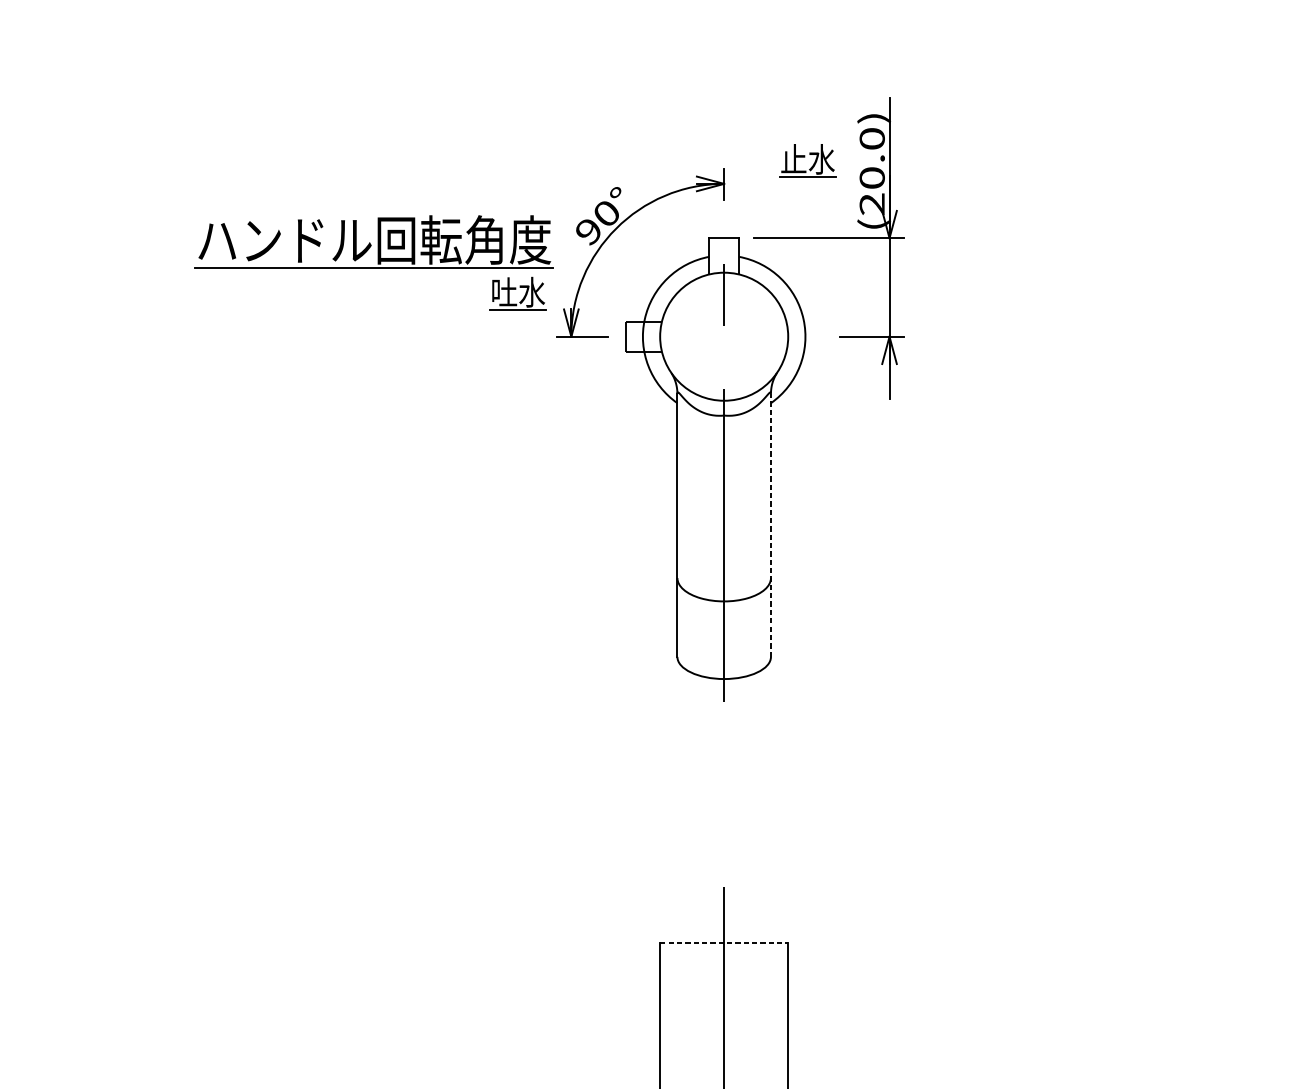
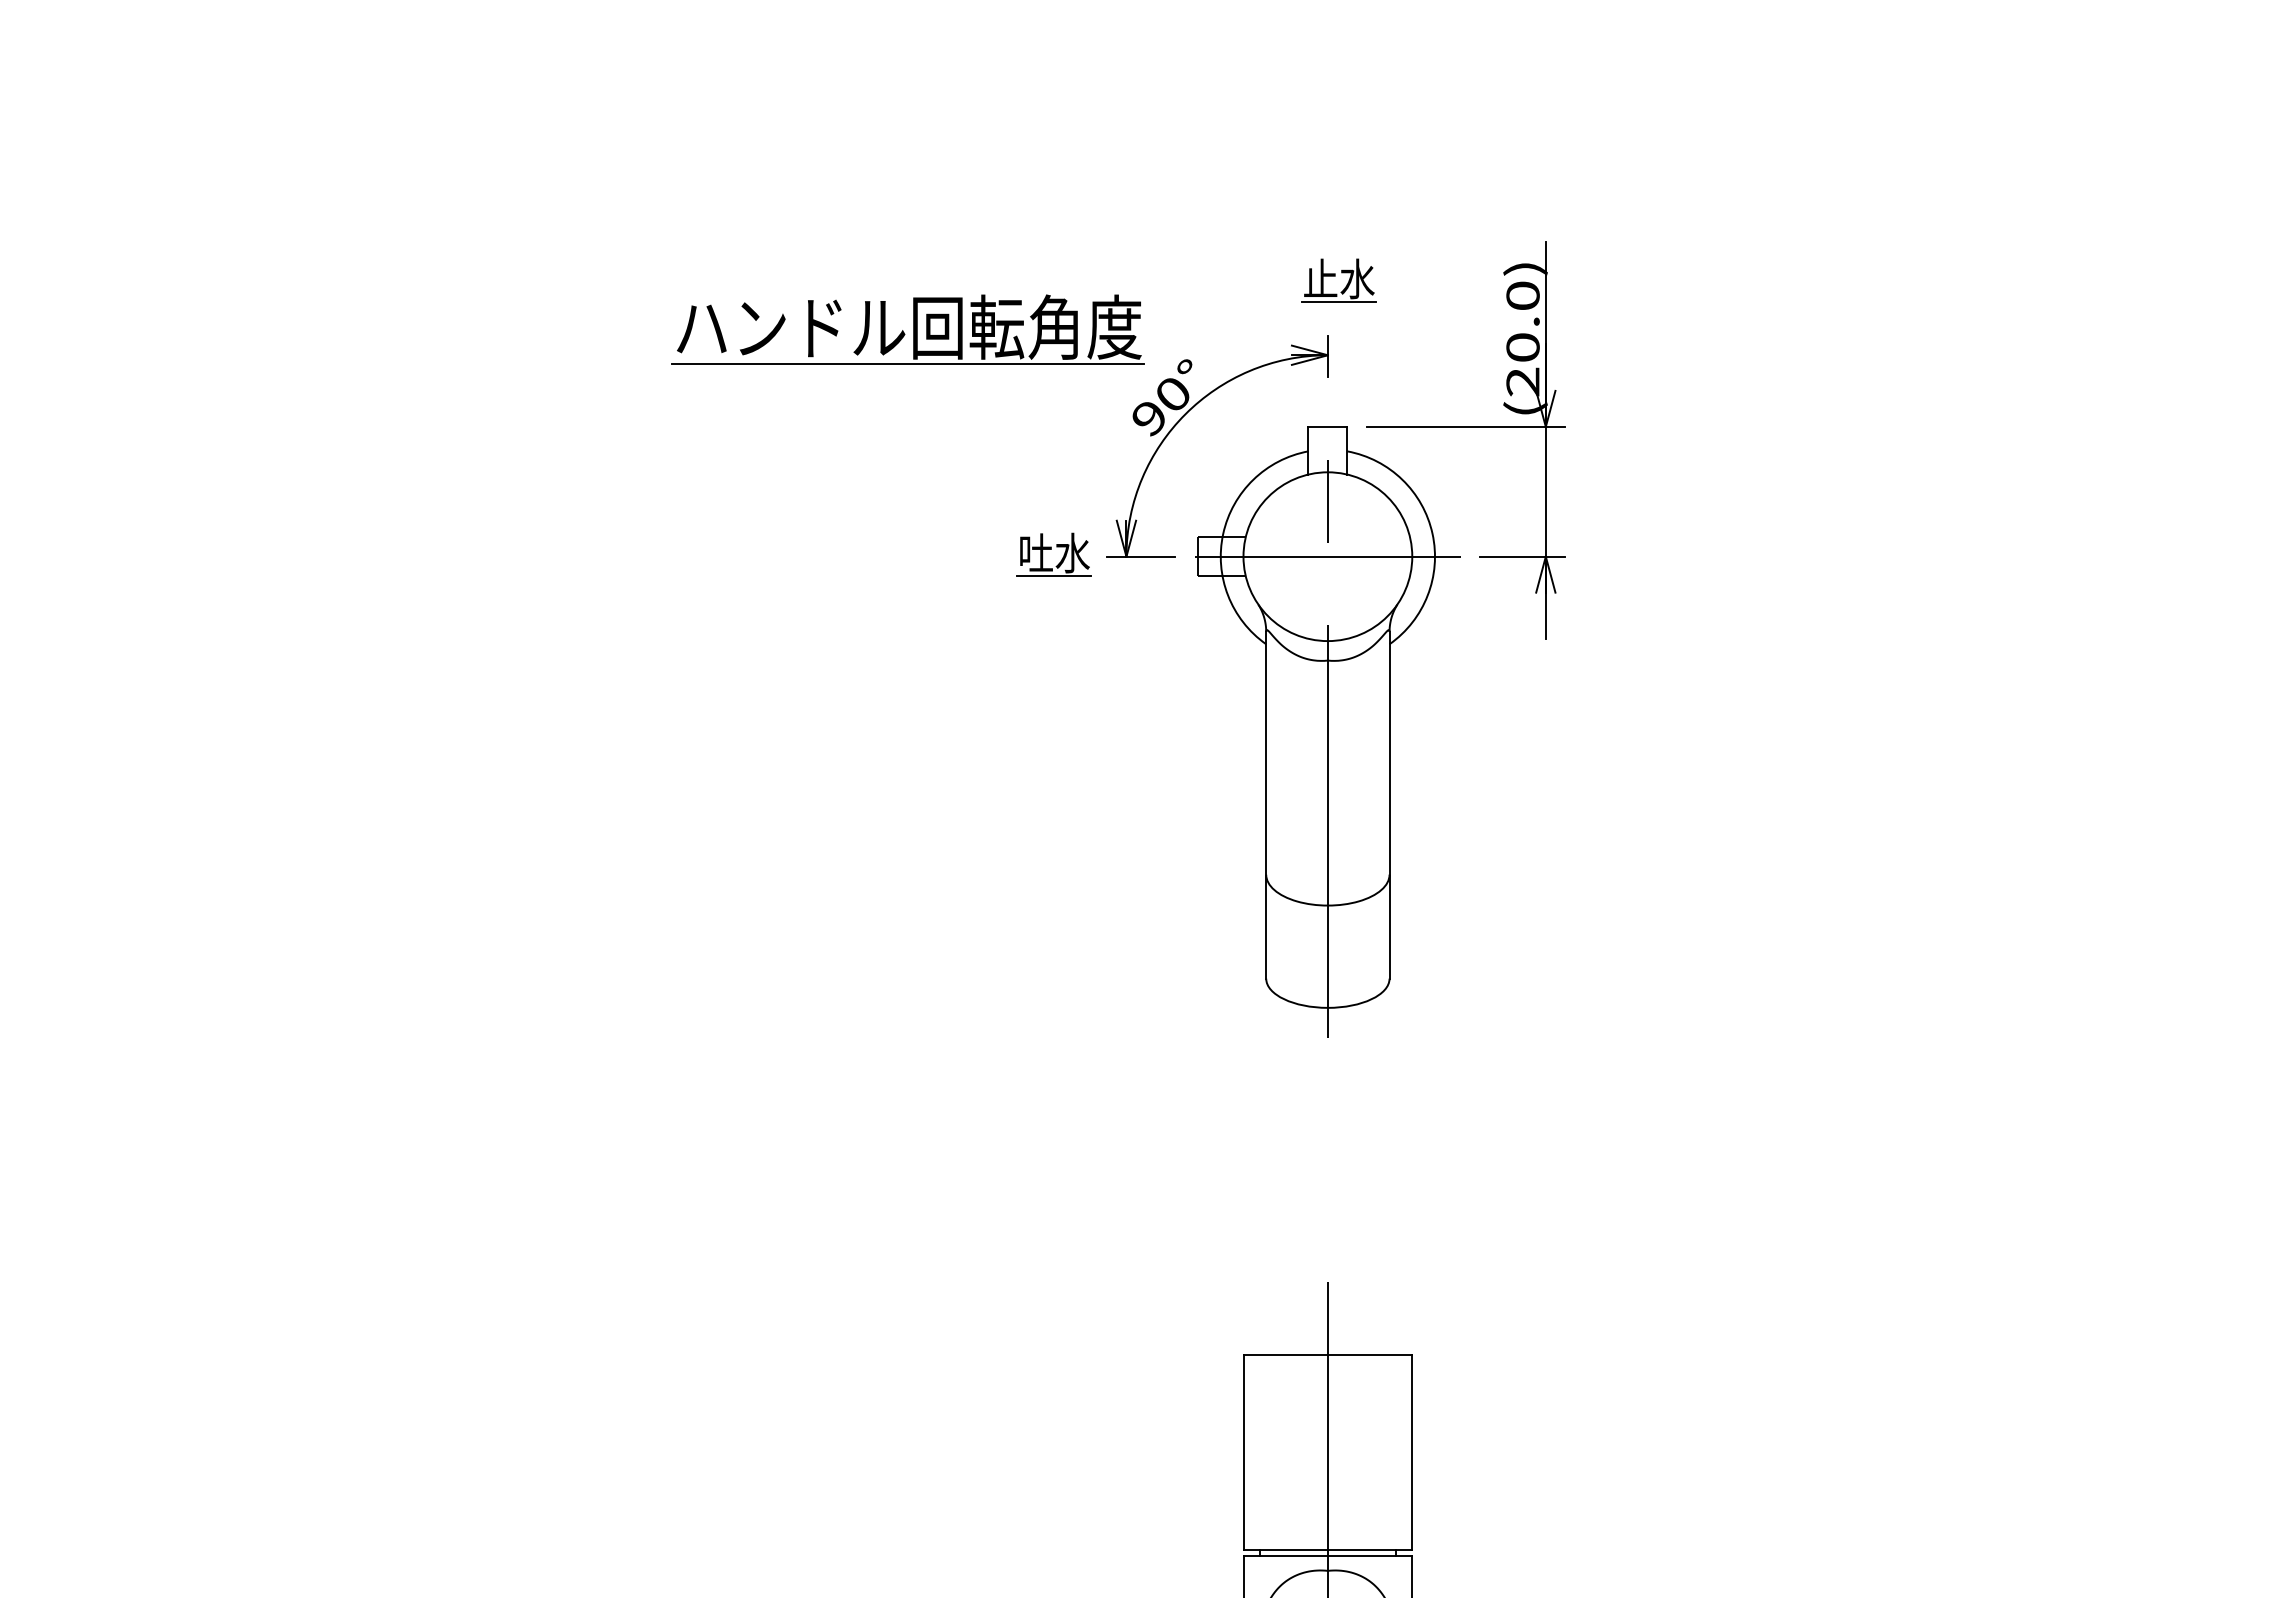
part: (807, 160) -> (1338, 280), moved
part: (373, 241) -> (907, 329), moved
part: (517, 293) -> (1053, 554), moved
line: (723, 336) -> (1327, 556), added
line: (770, 524) -> (1389, 804), dashed -> solid
line: (724, 942) -> (1328, 1355), dashed -> solid

